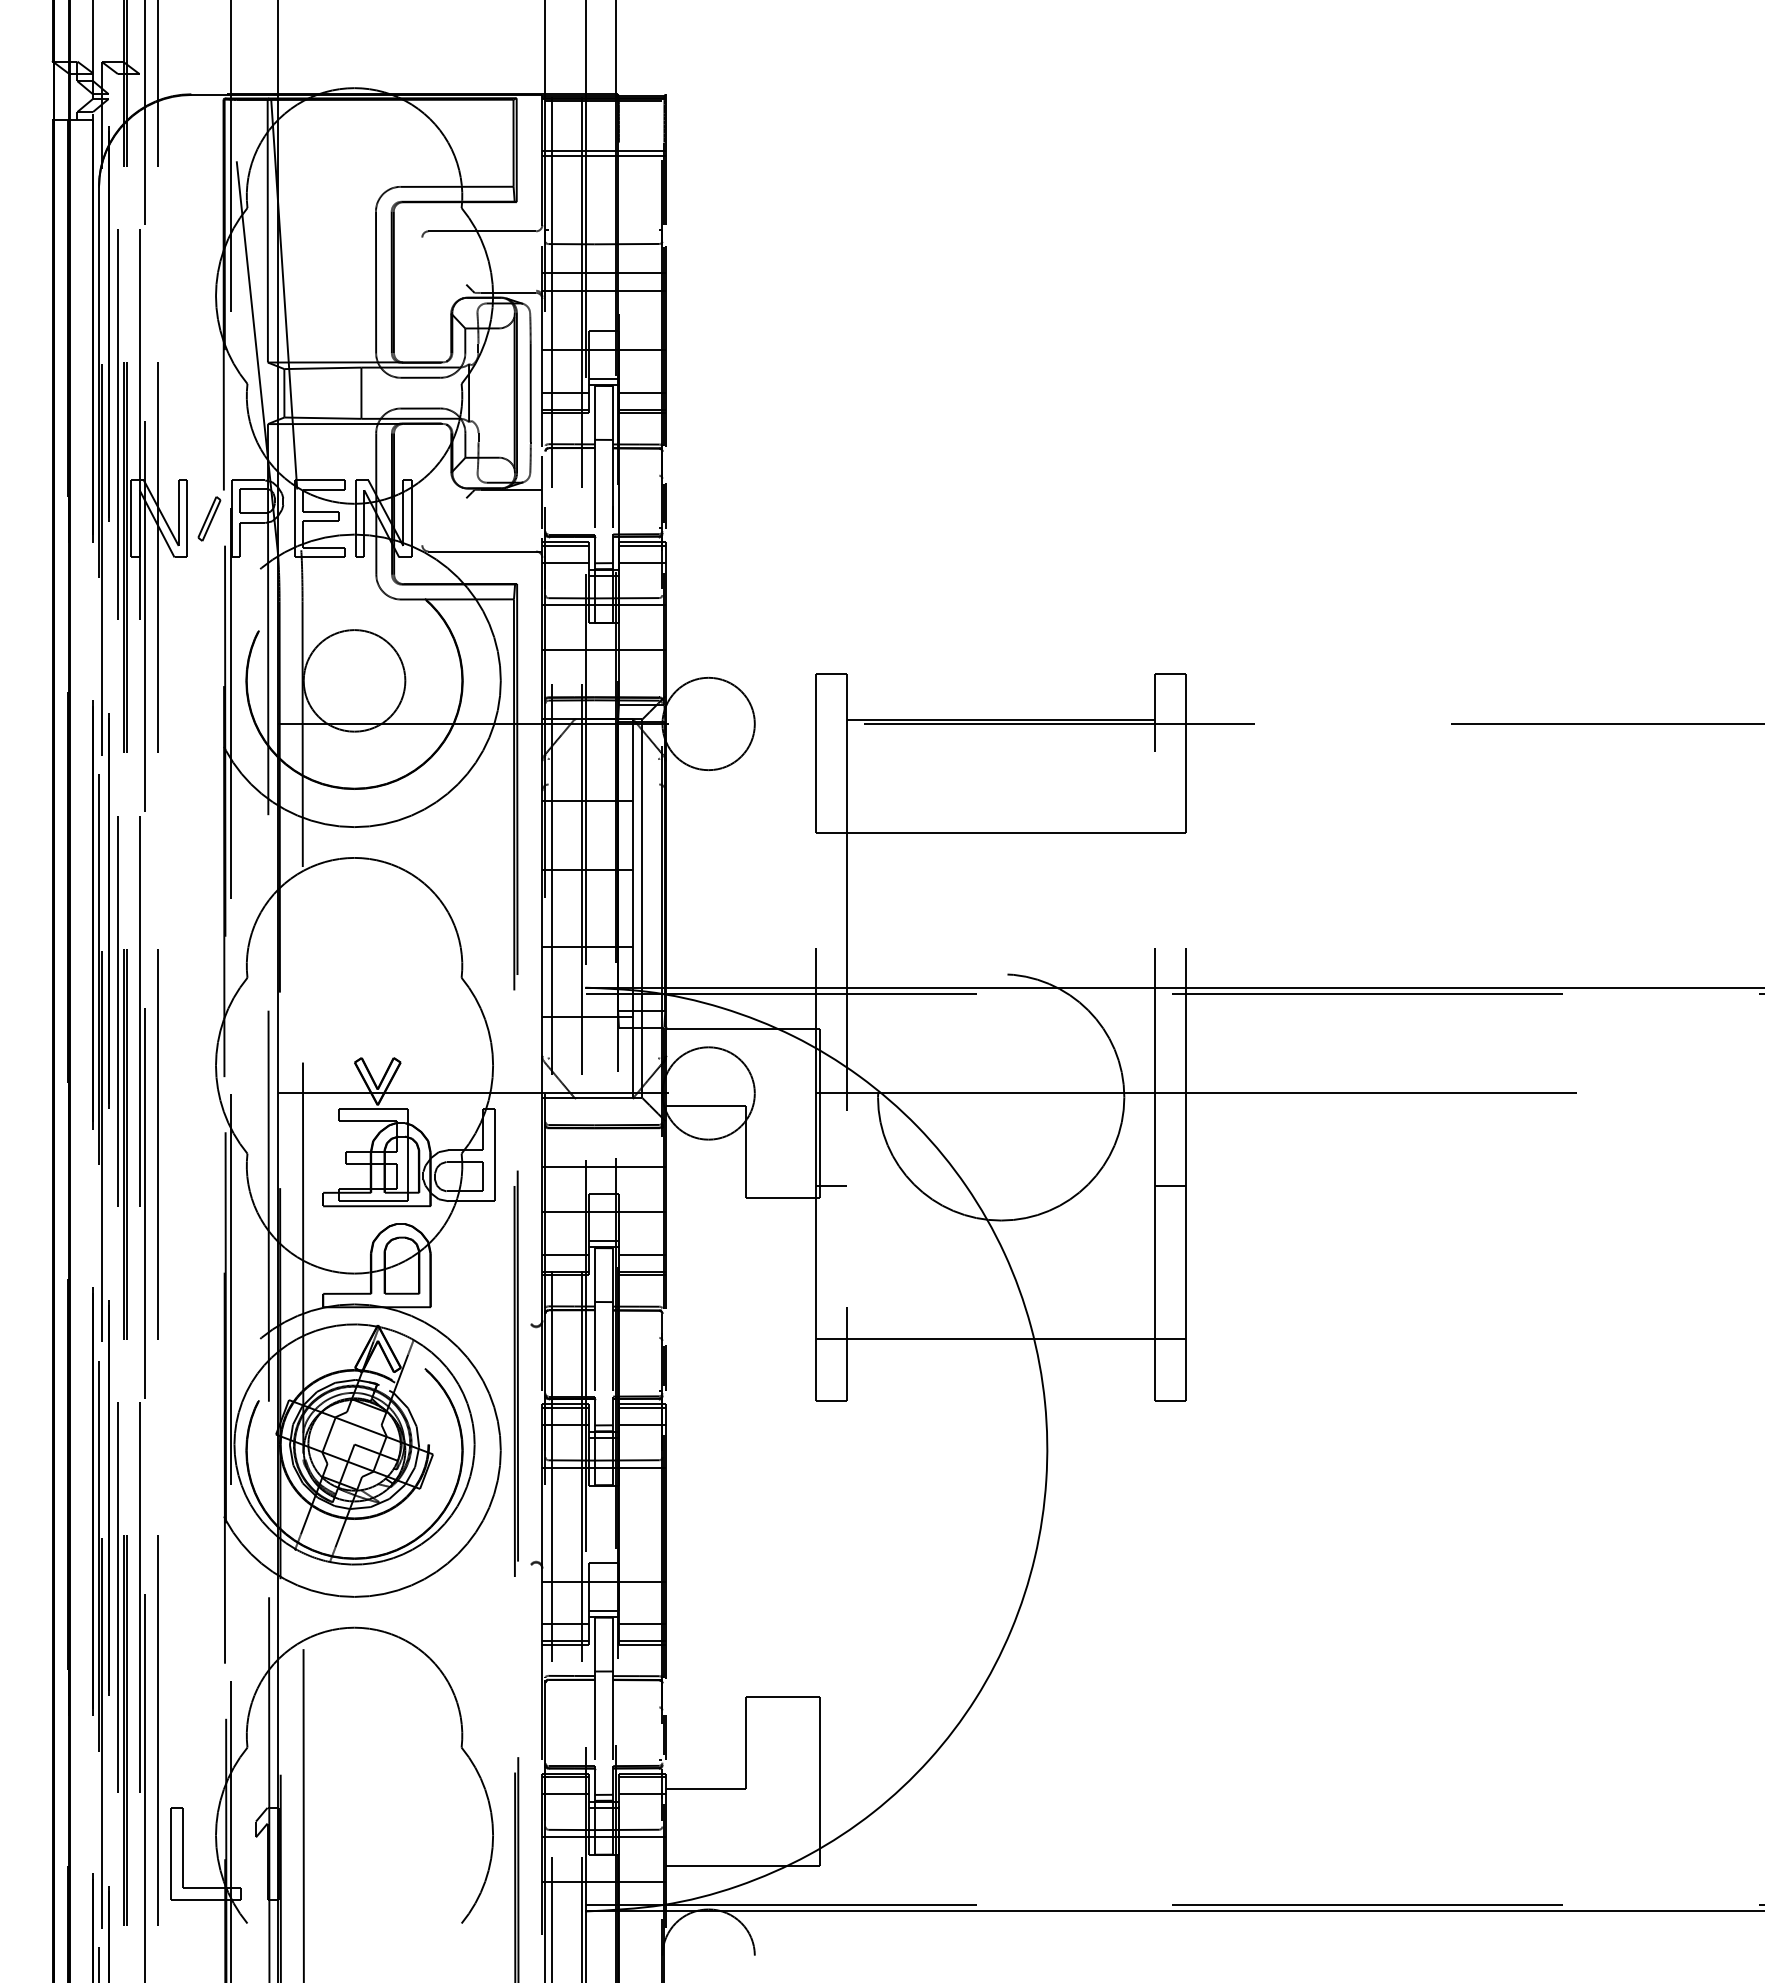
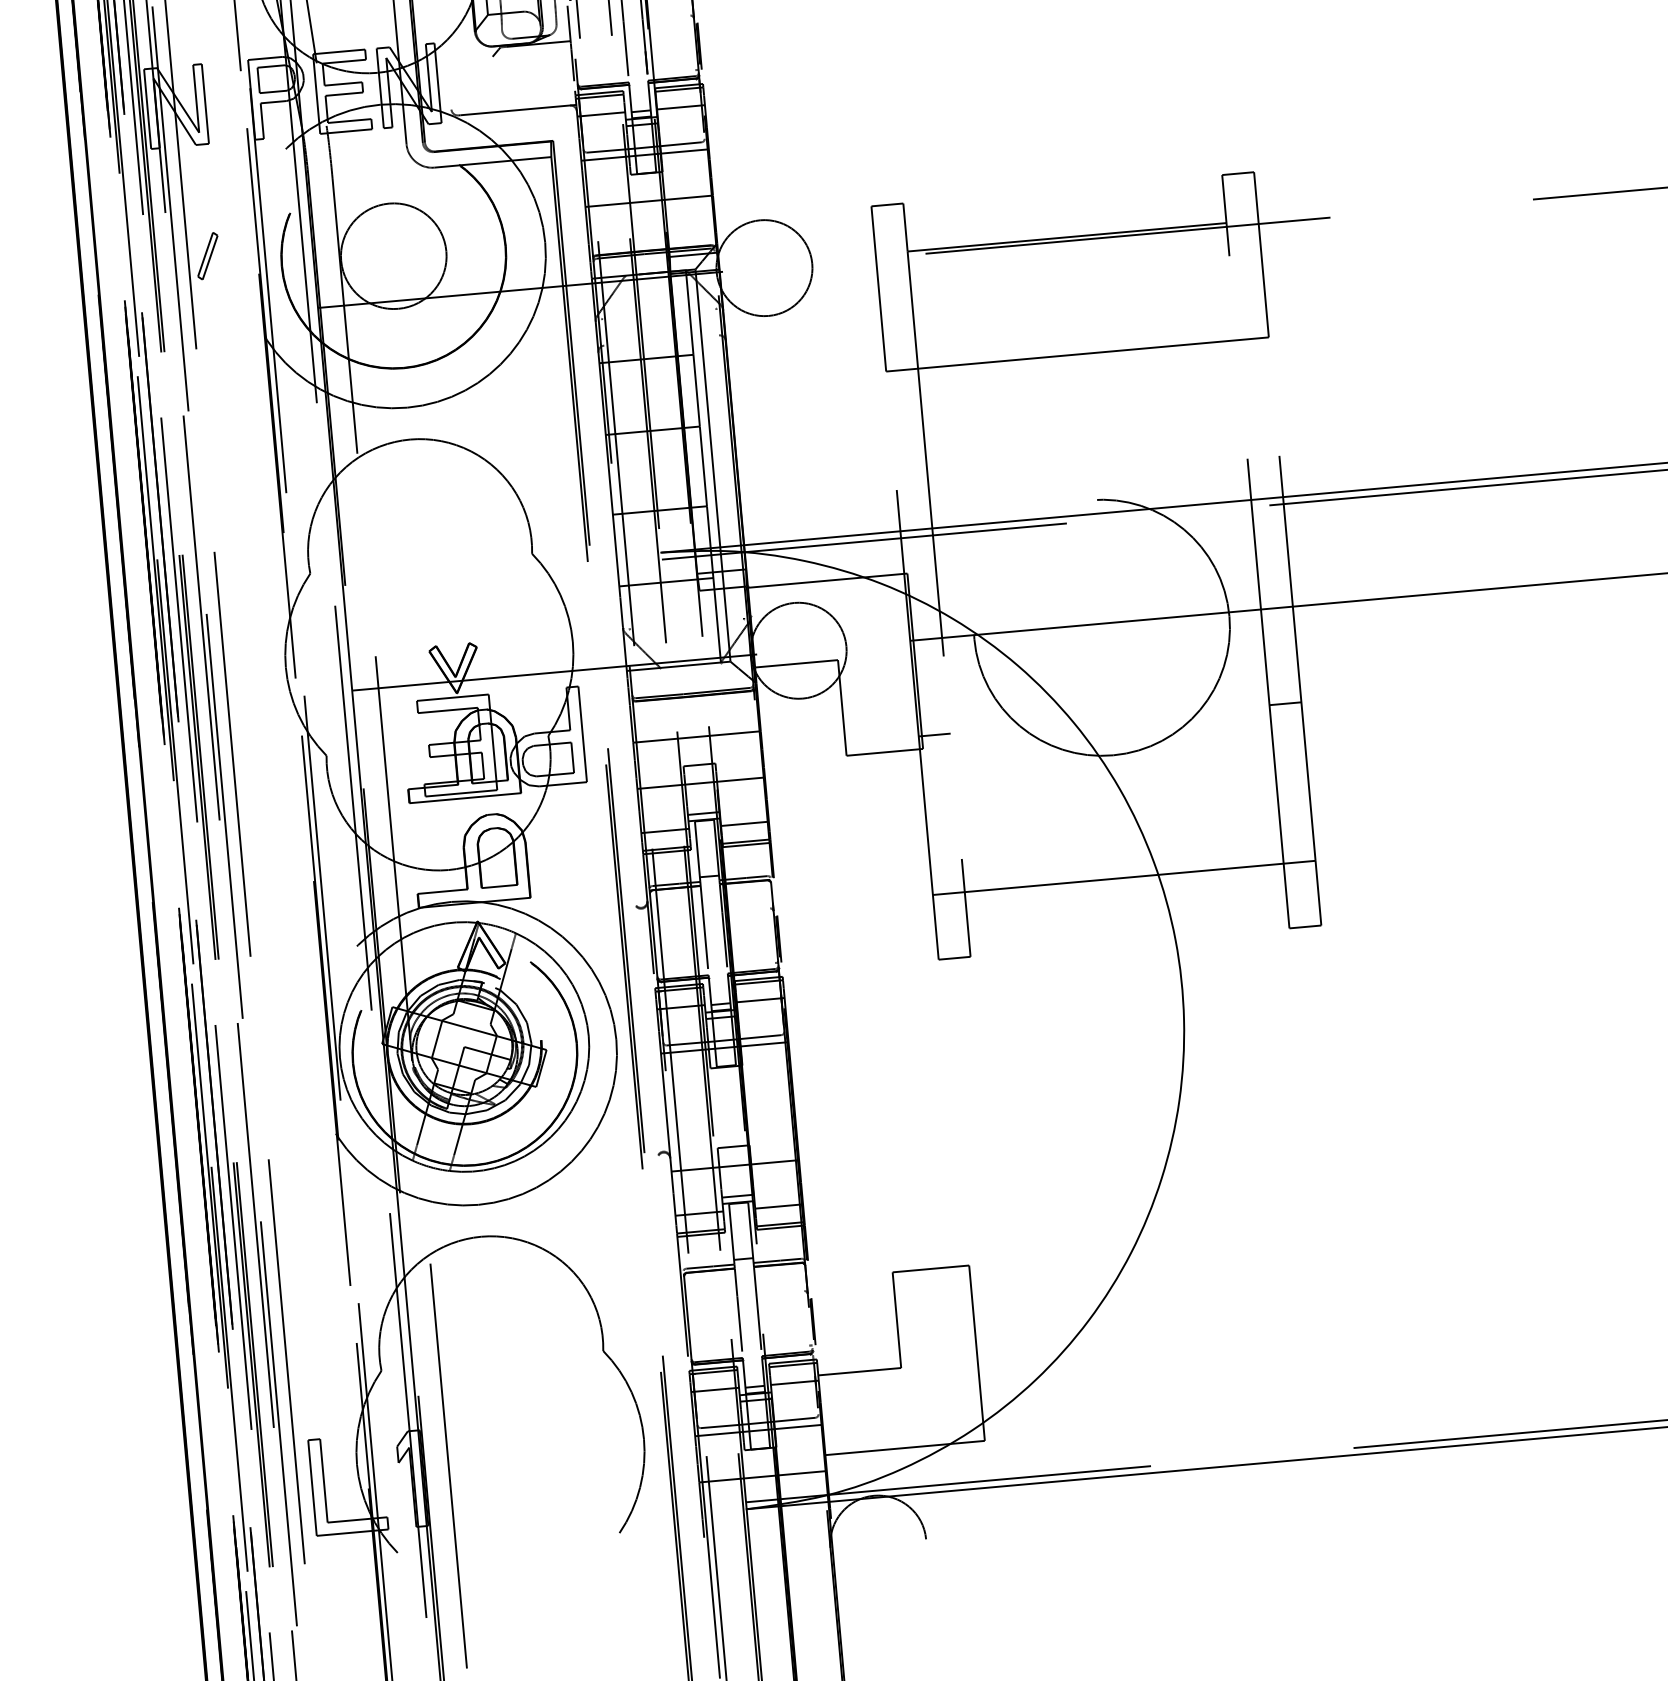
part: (209, 518) -> (207, 255), moved

